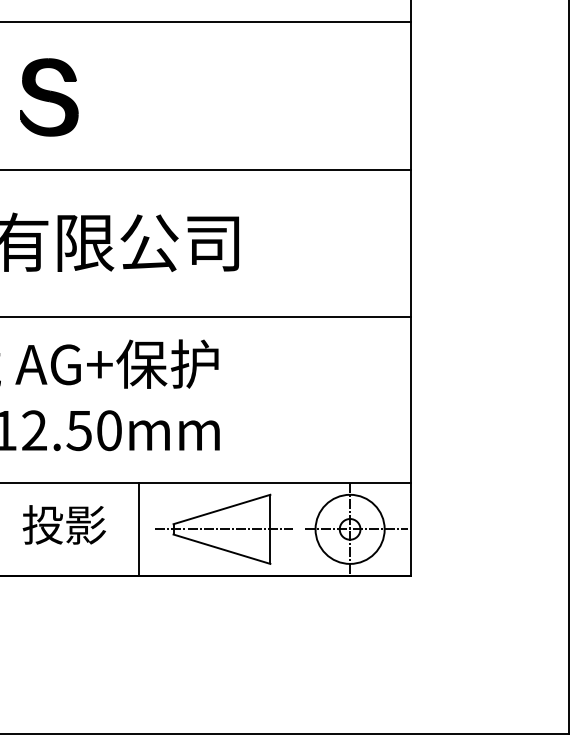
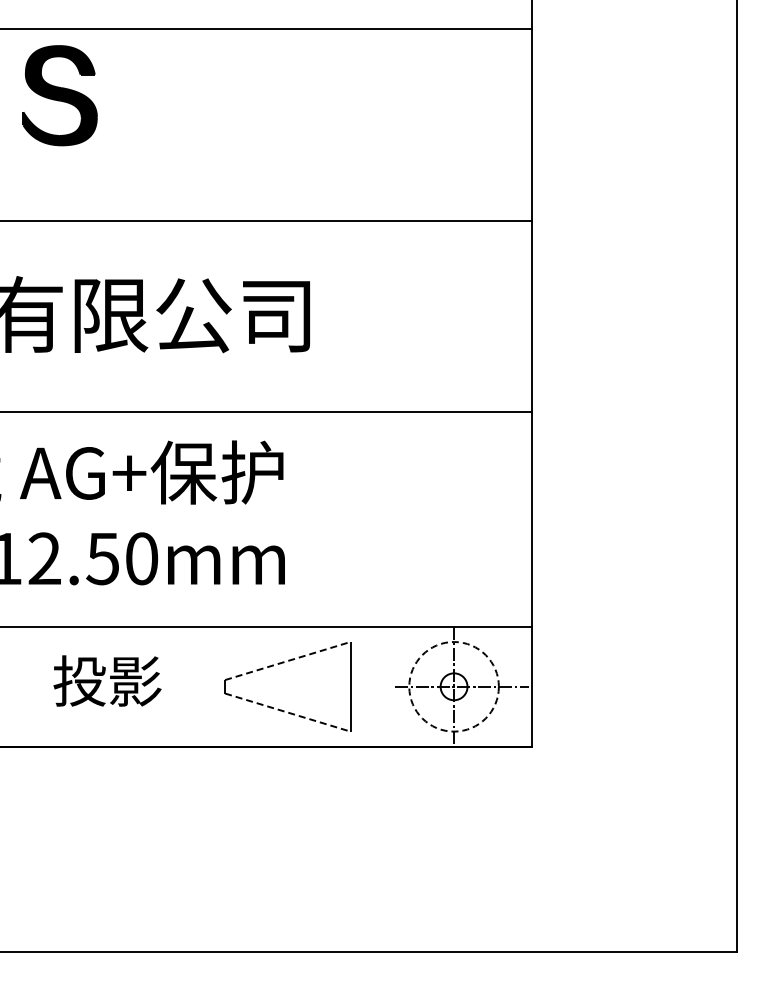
part: (48, 97) -> (59, 95), moved
line: (221, 509) -> (287, 661), solid -> dashed
text: (64, 524) -> (107, 680), moved
line: (139, 529) -> (180, 686), removed
line: (223, 529) -> (290, 686), removed
circle: (349, 529) -> (453, 686), solid -> dashed
line: (221, 549) -> (287, 712), solid -> dashed

